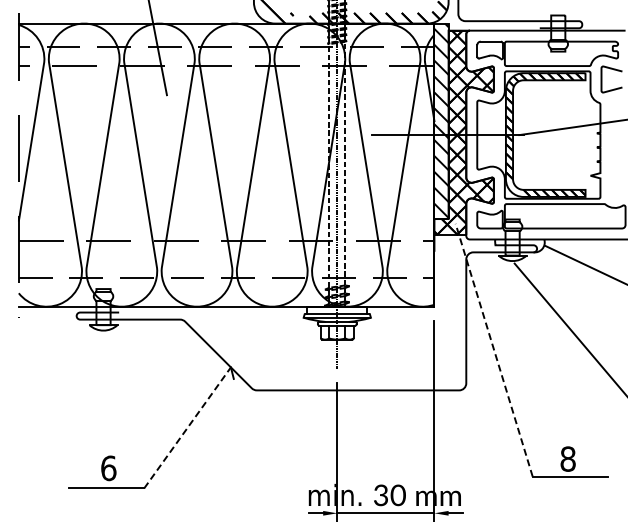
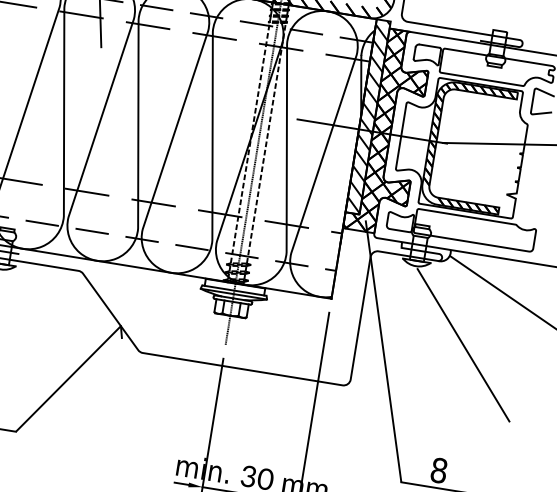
line: (494, 349) -> (383, 350), dashed -> solid
line: (187, 427) -> (68, 378), dashed -> solid

